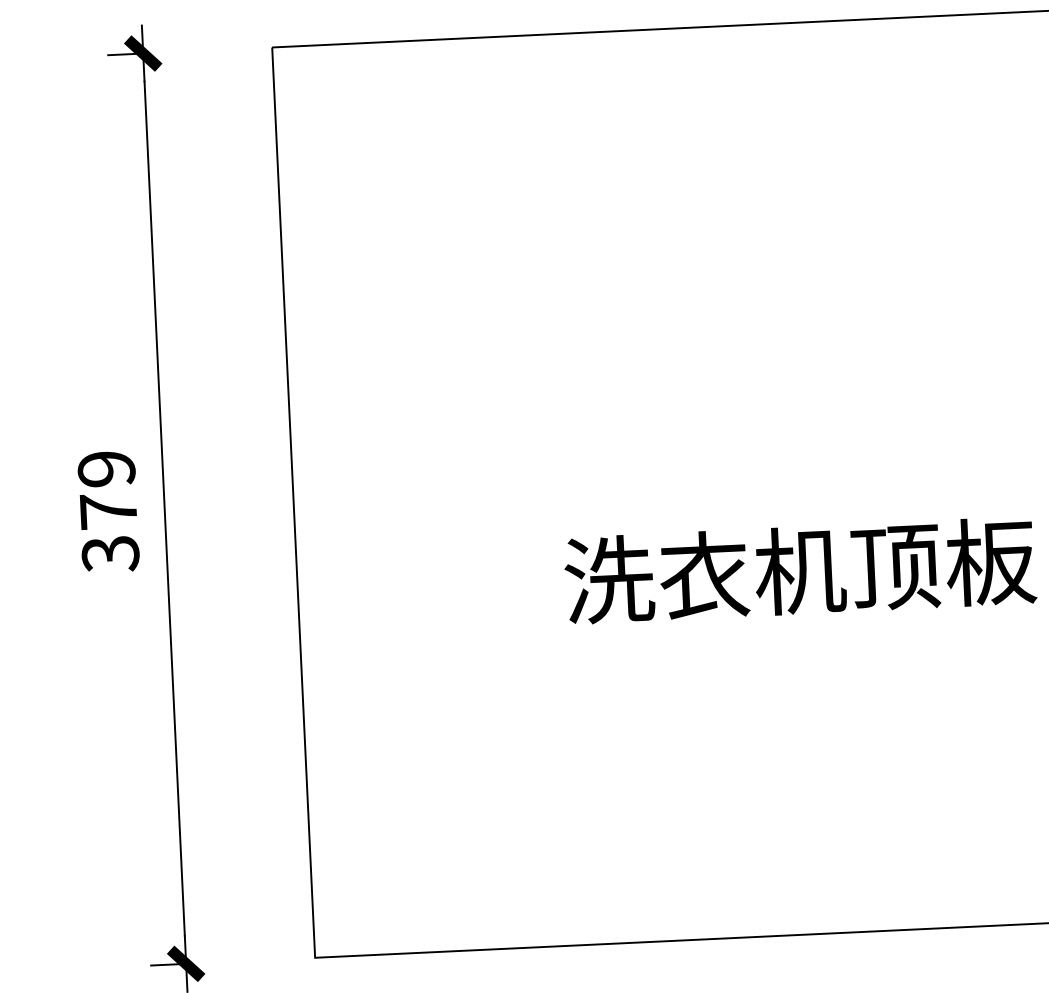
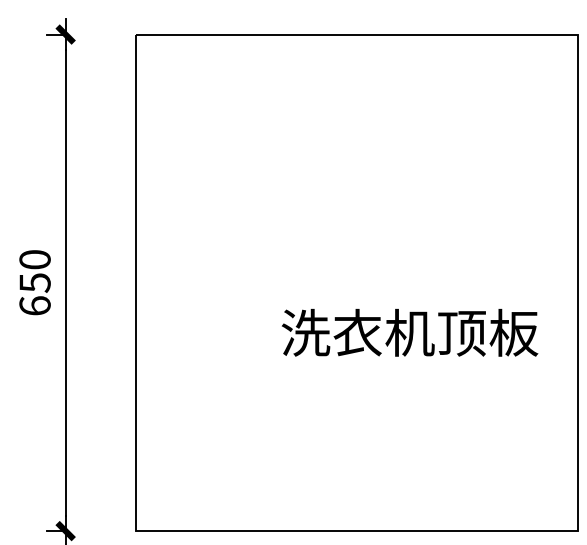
text: (107, 512) -> (34, 283), 379 -> 650

